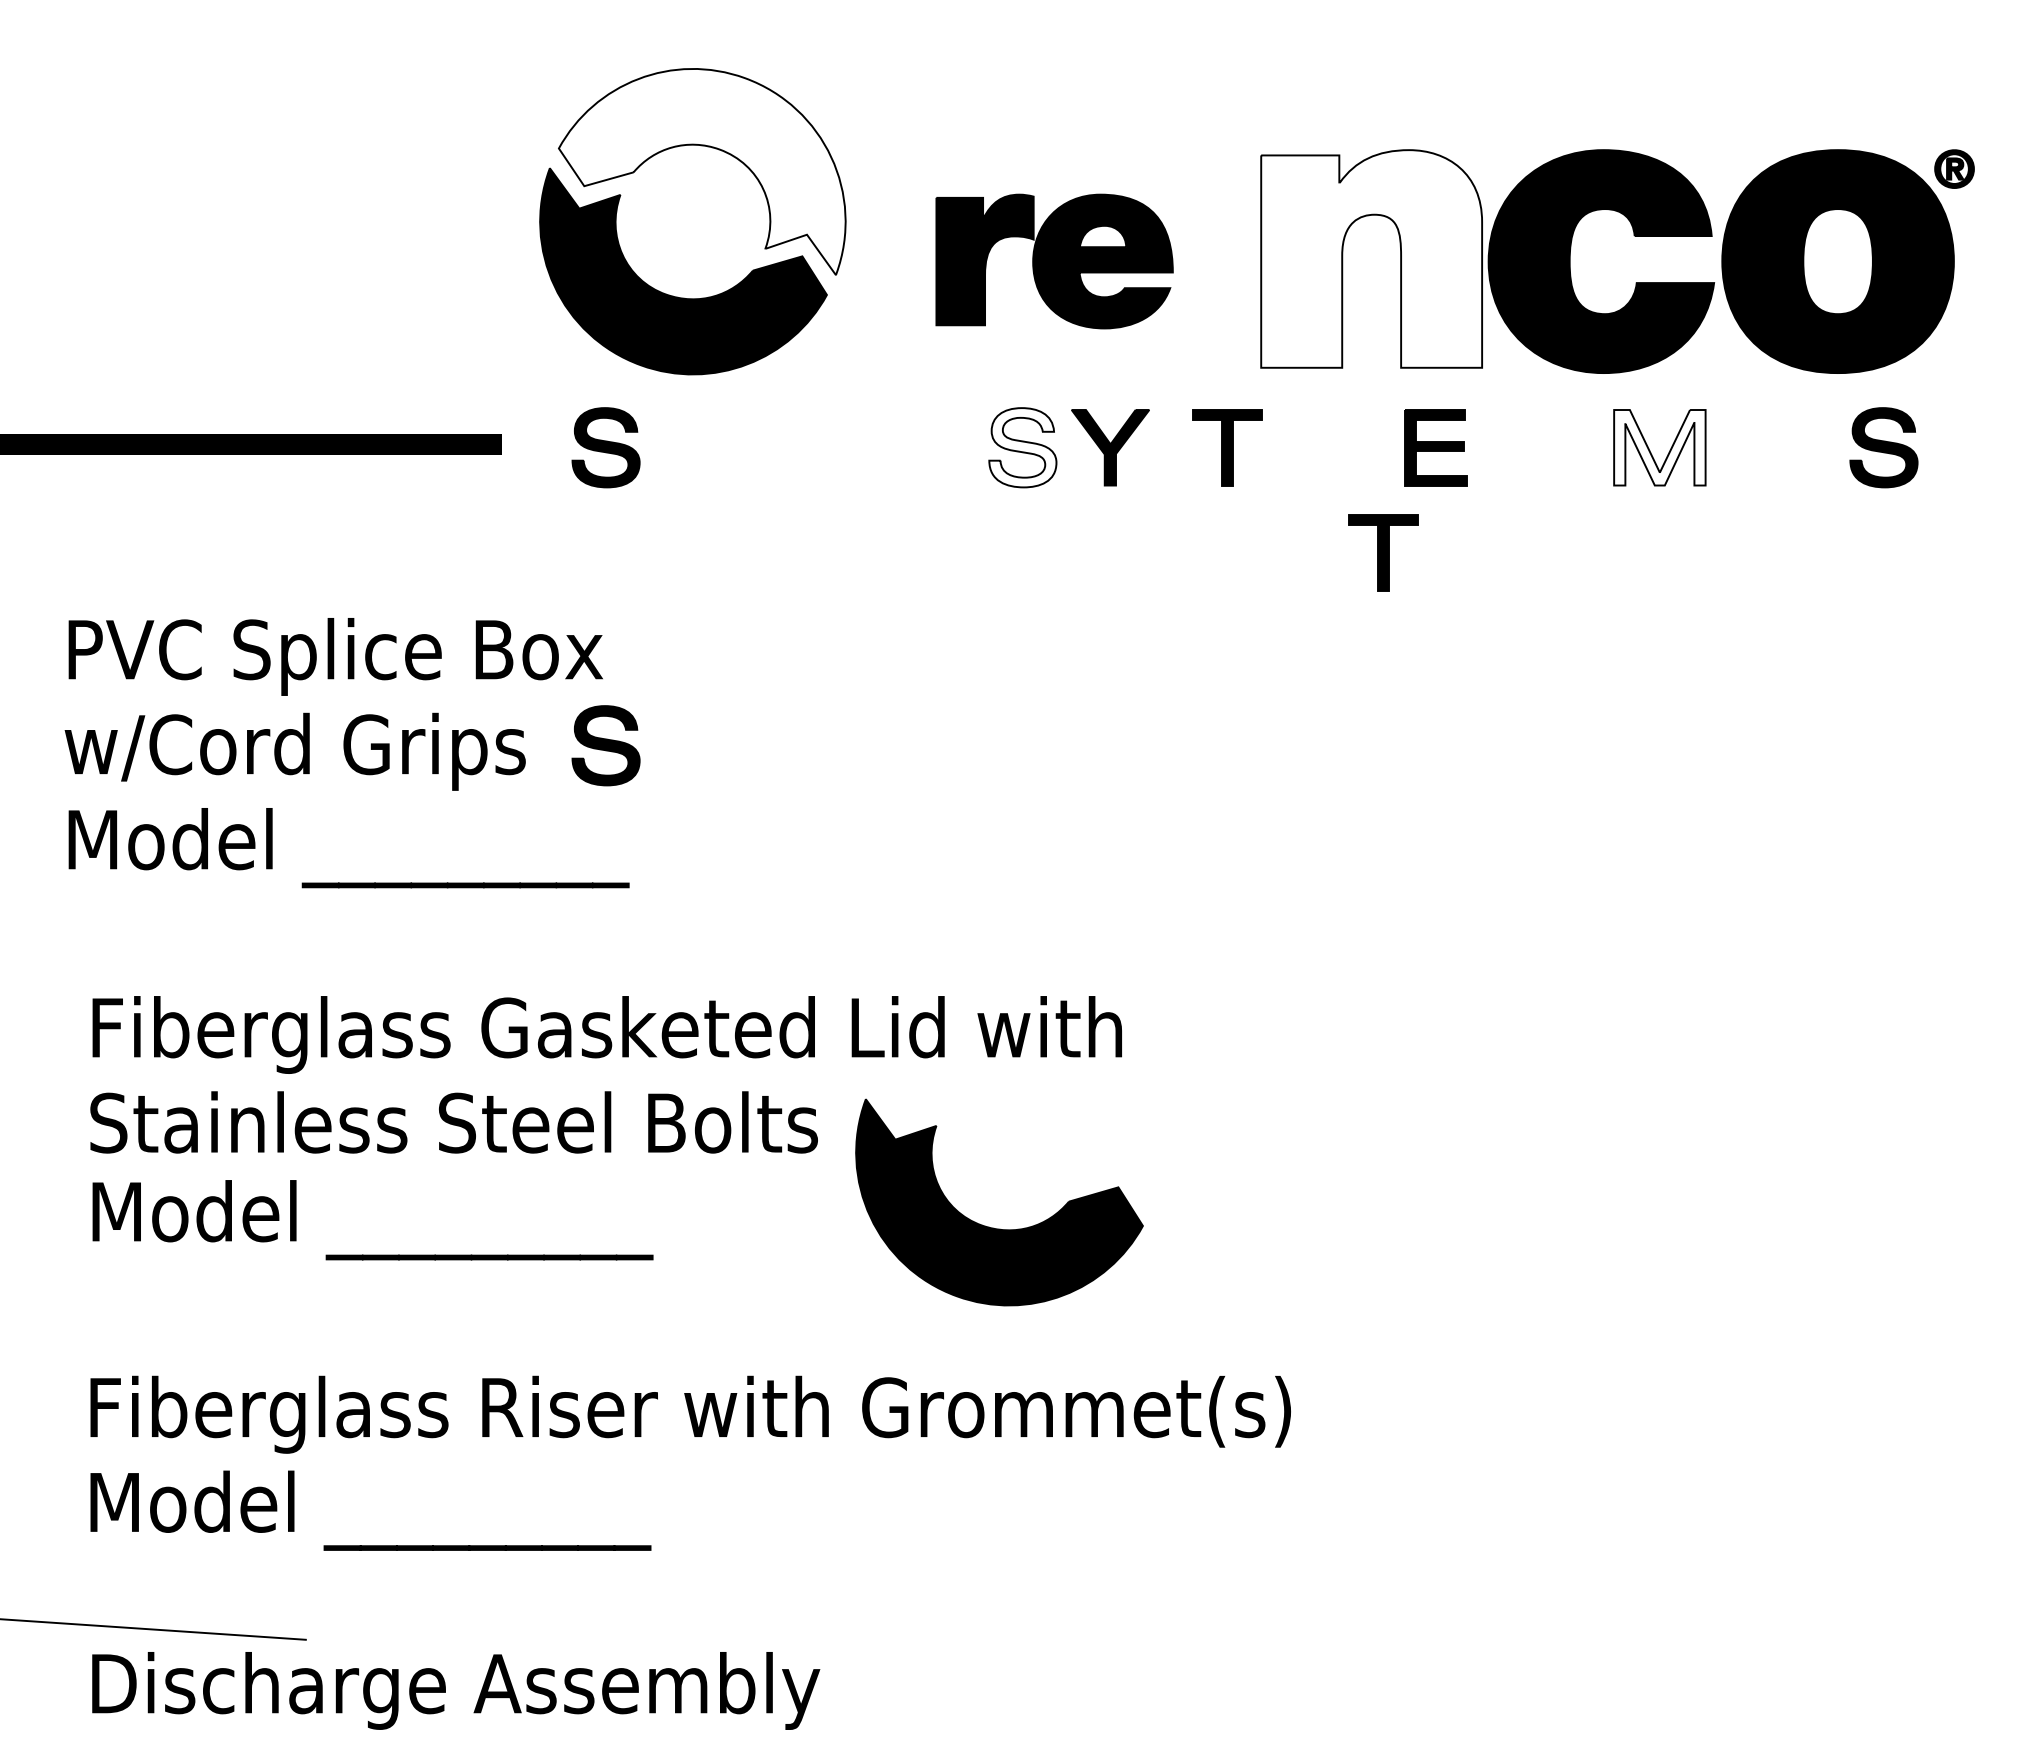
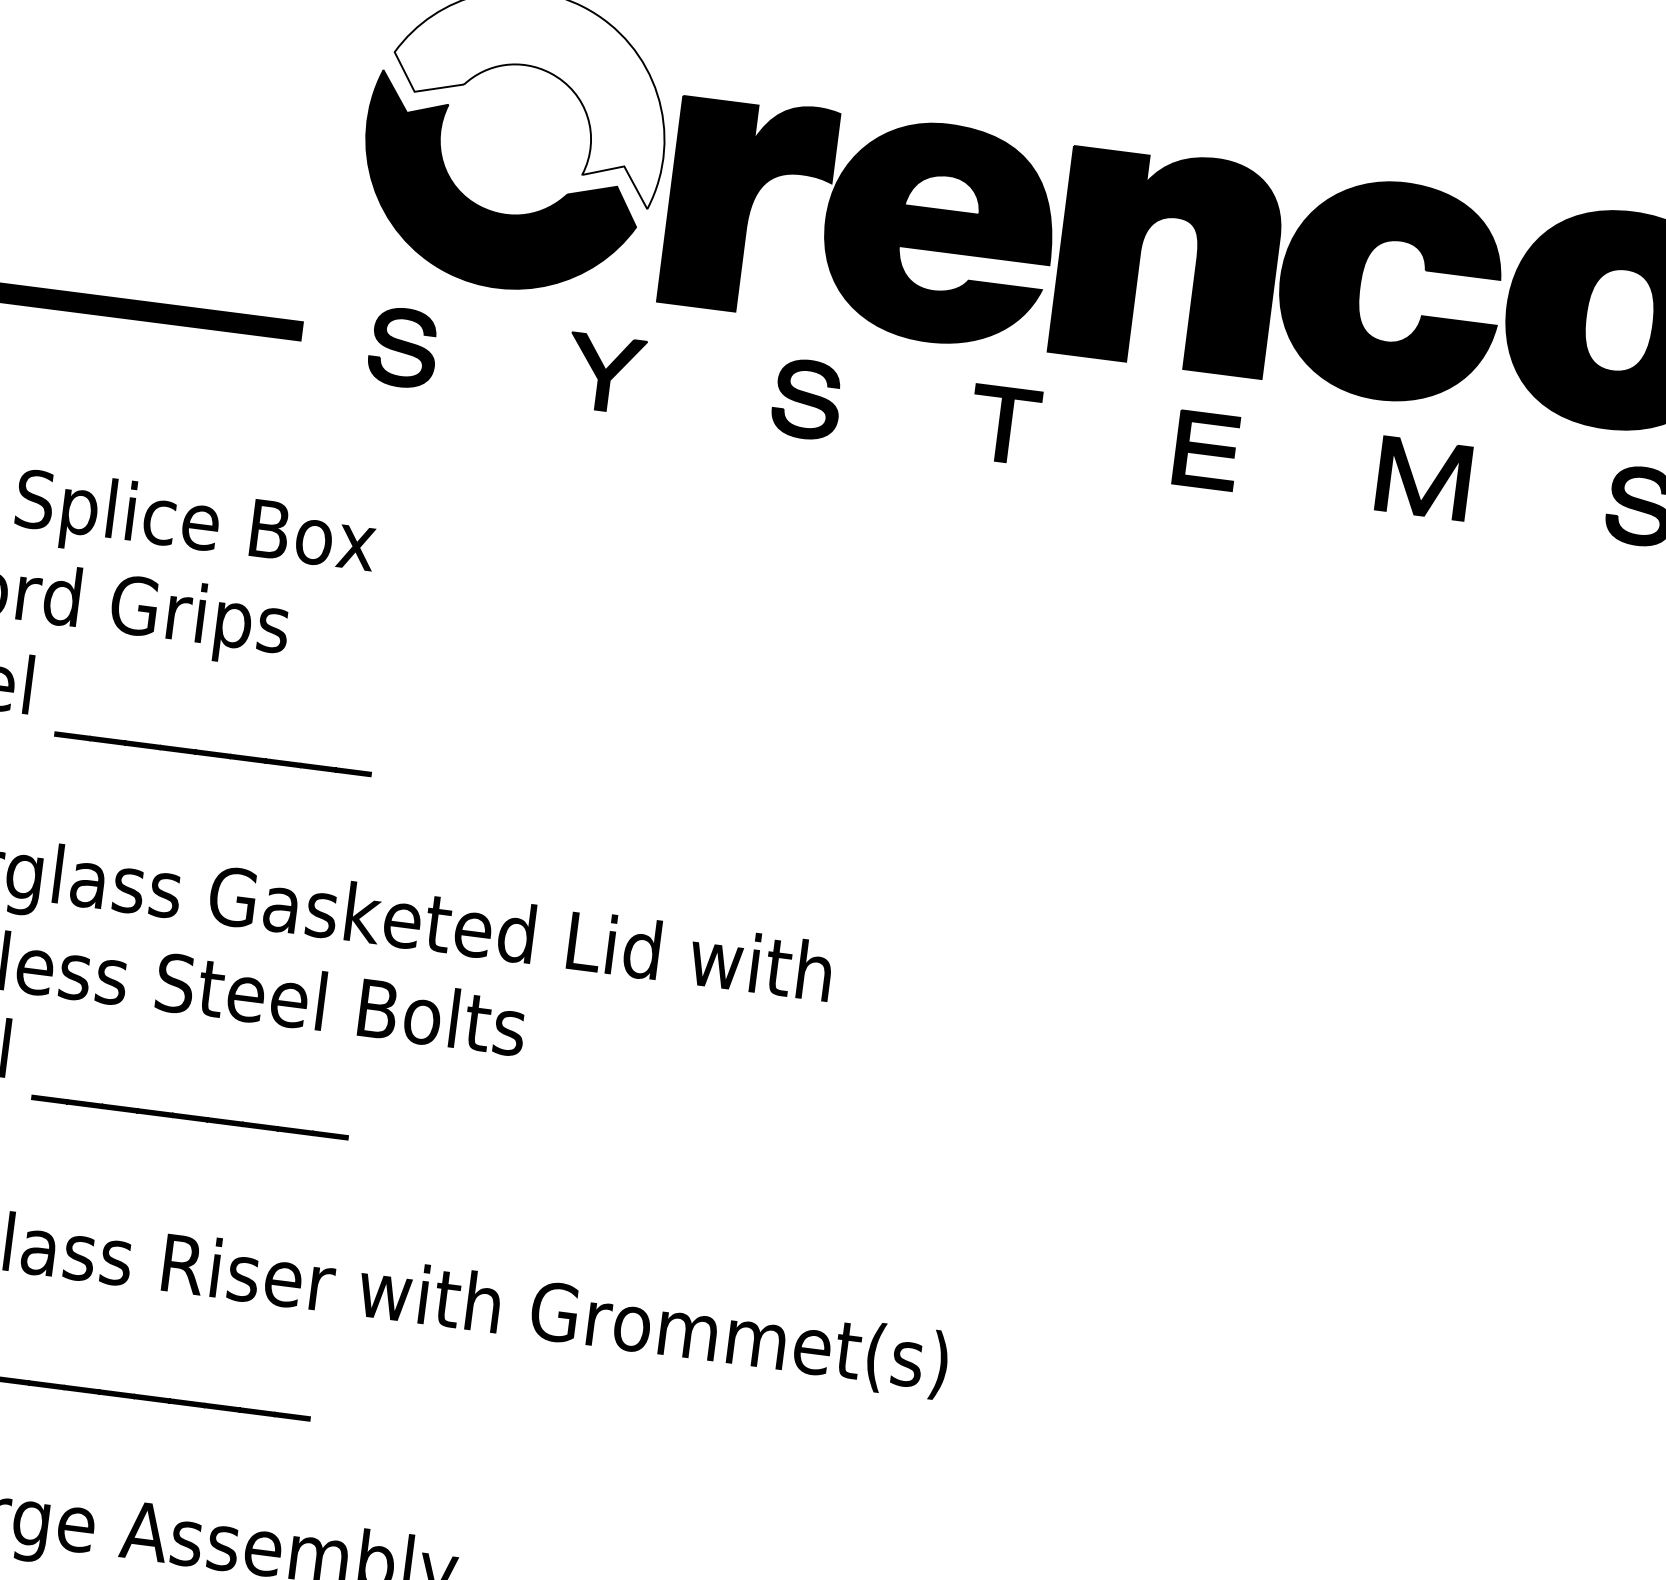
fill: (1371, 258) -> (1168, 259), added
part: (1054, 261) -> (860, 223), size x1.67
fill: (1022, 447) -> (806, 399), added
part: (1110, 447) -> (605, 373), moved
fill: (1659, 447) -> (1423, 478), added
part: (1383, 552) -> (1143, 545), removed
part: (605, 745) -> (365, 636), removed
part: (993, 1227) -> (681, 1151), removed

